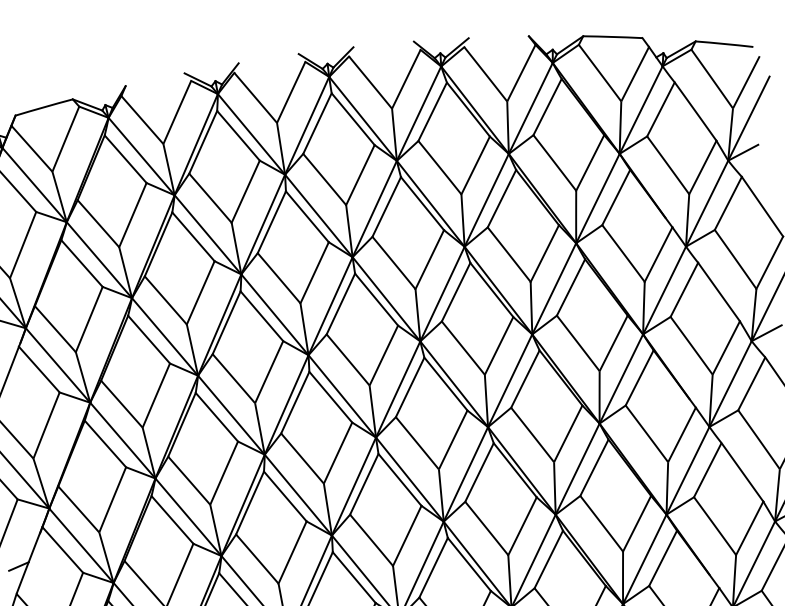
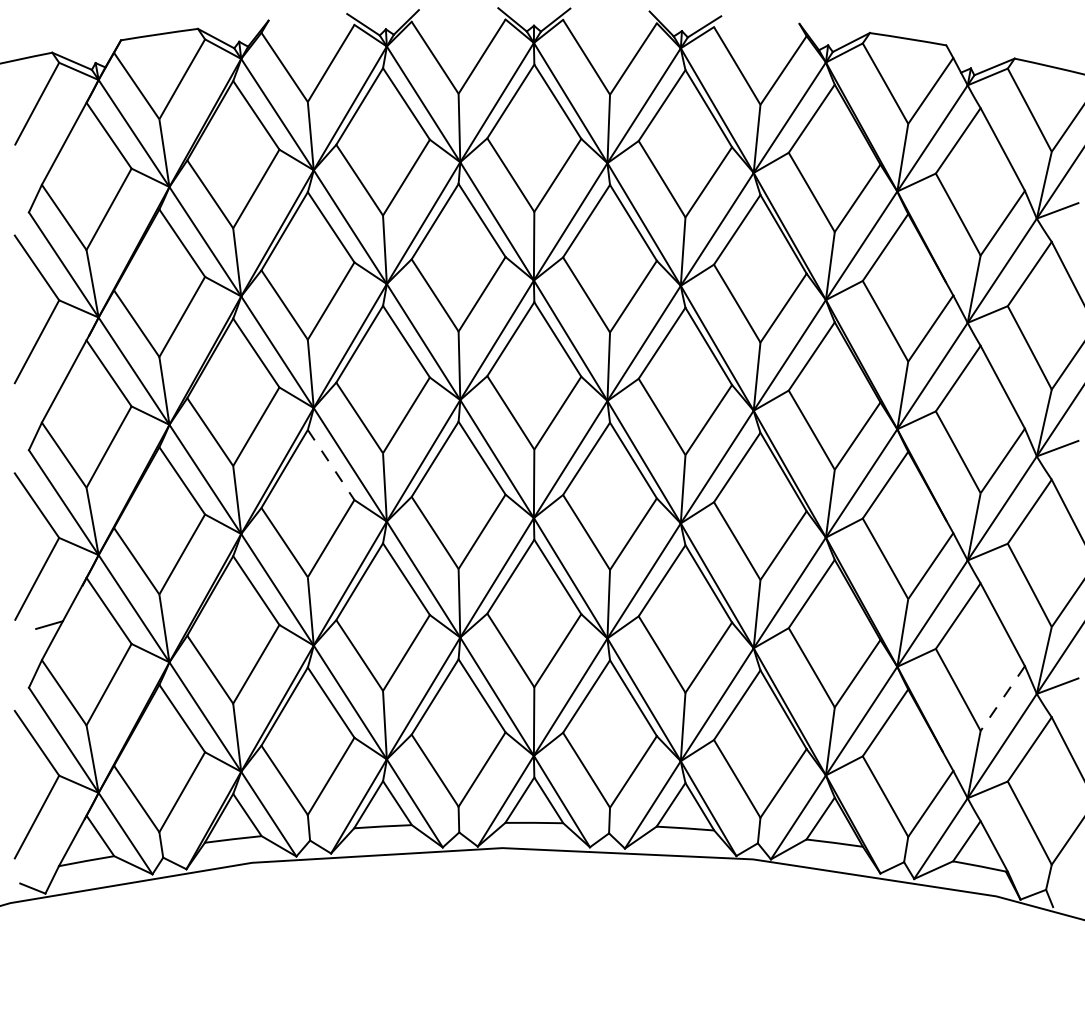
line: (217, 417) -> (331, 465), solid -> dashed
line: (749, 528) -> (1002, 698), solid -> dashed

